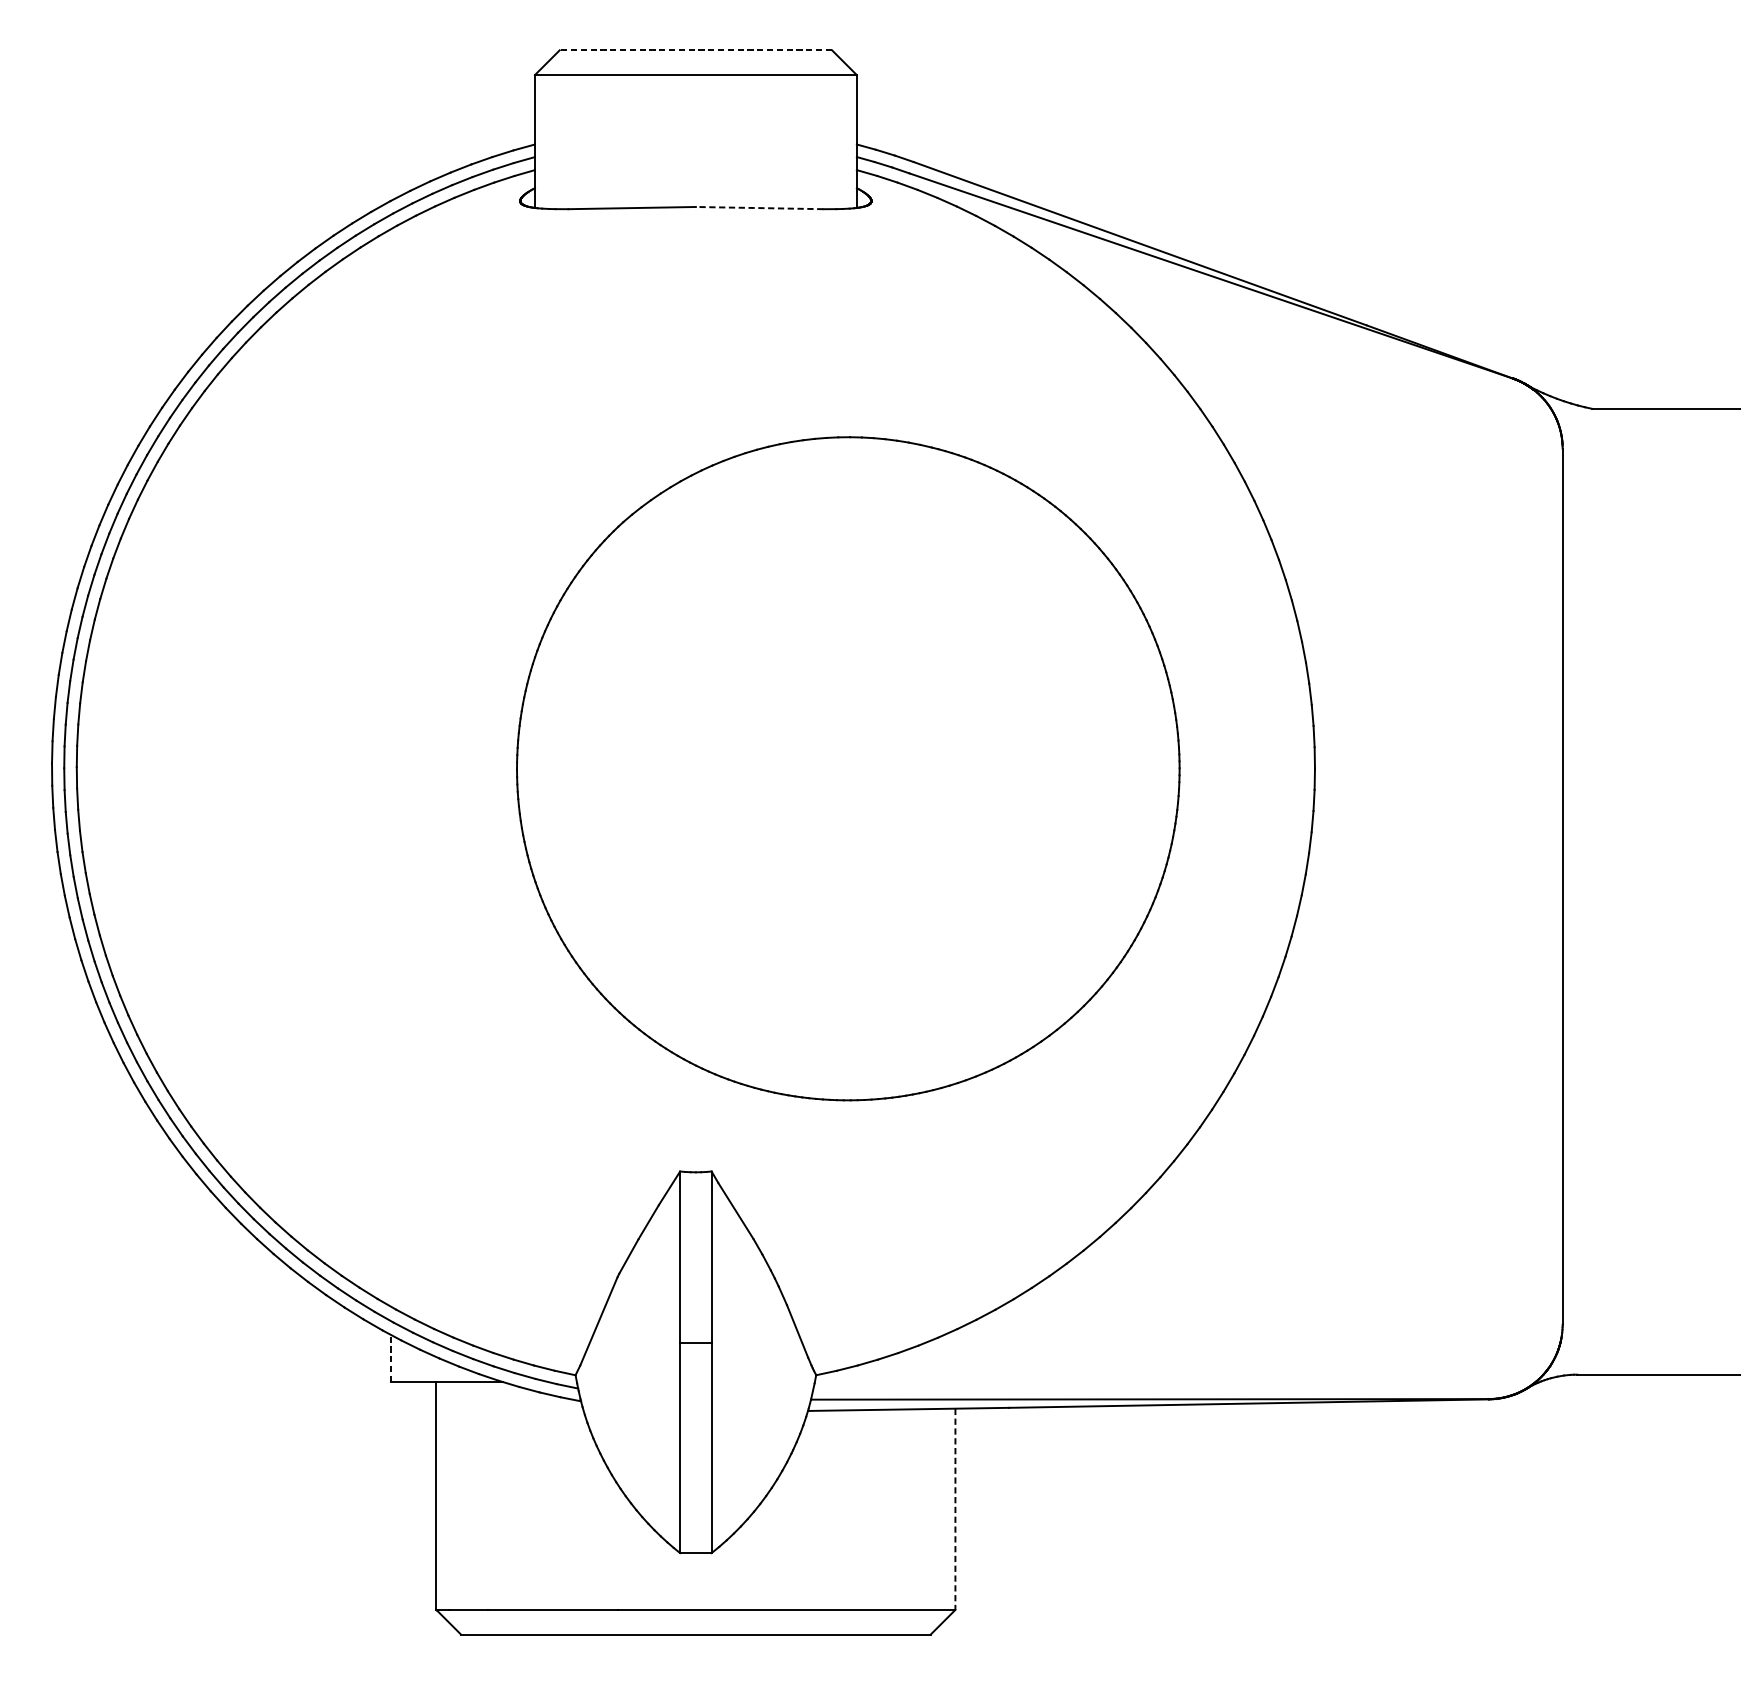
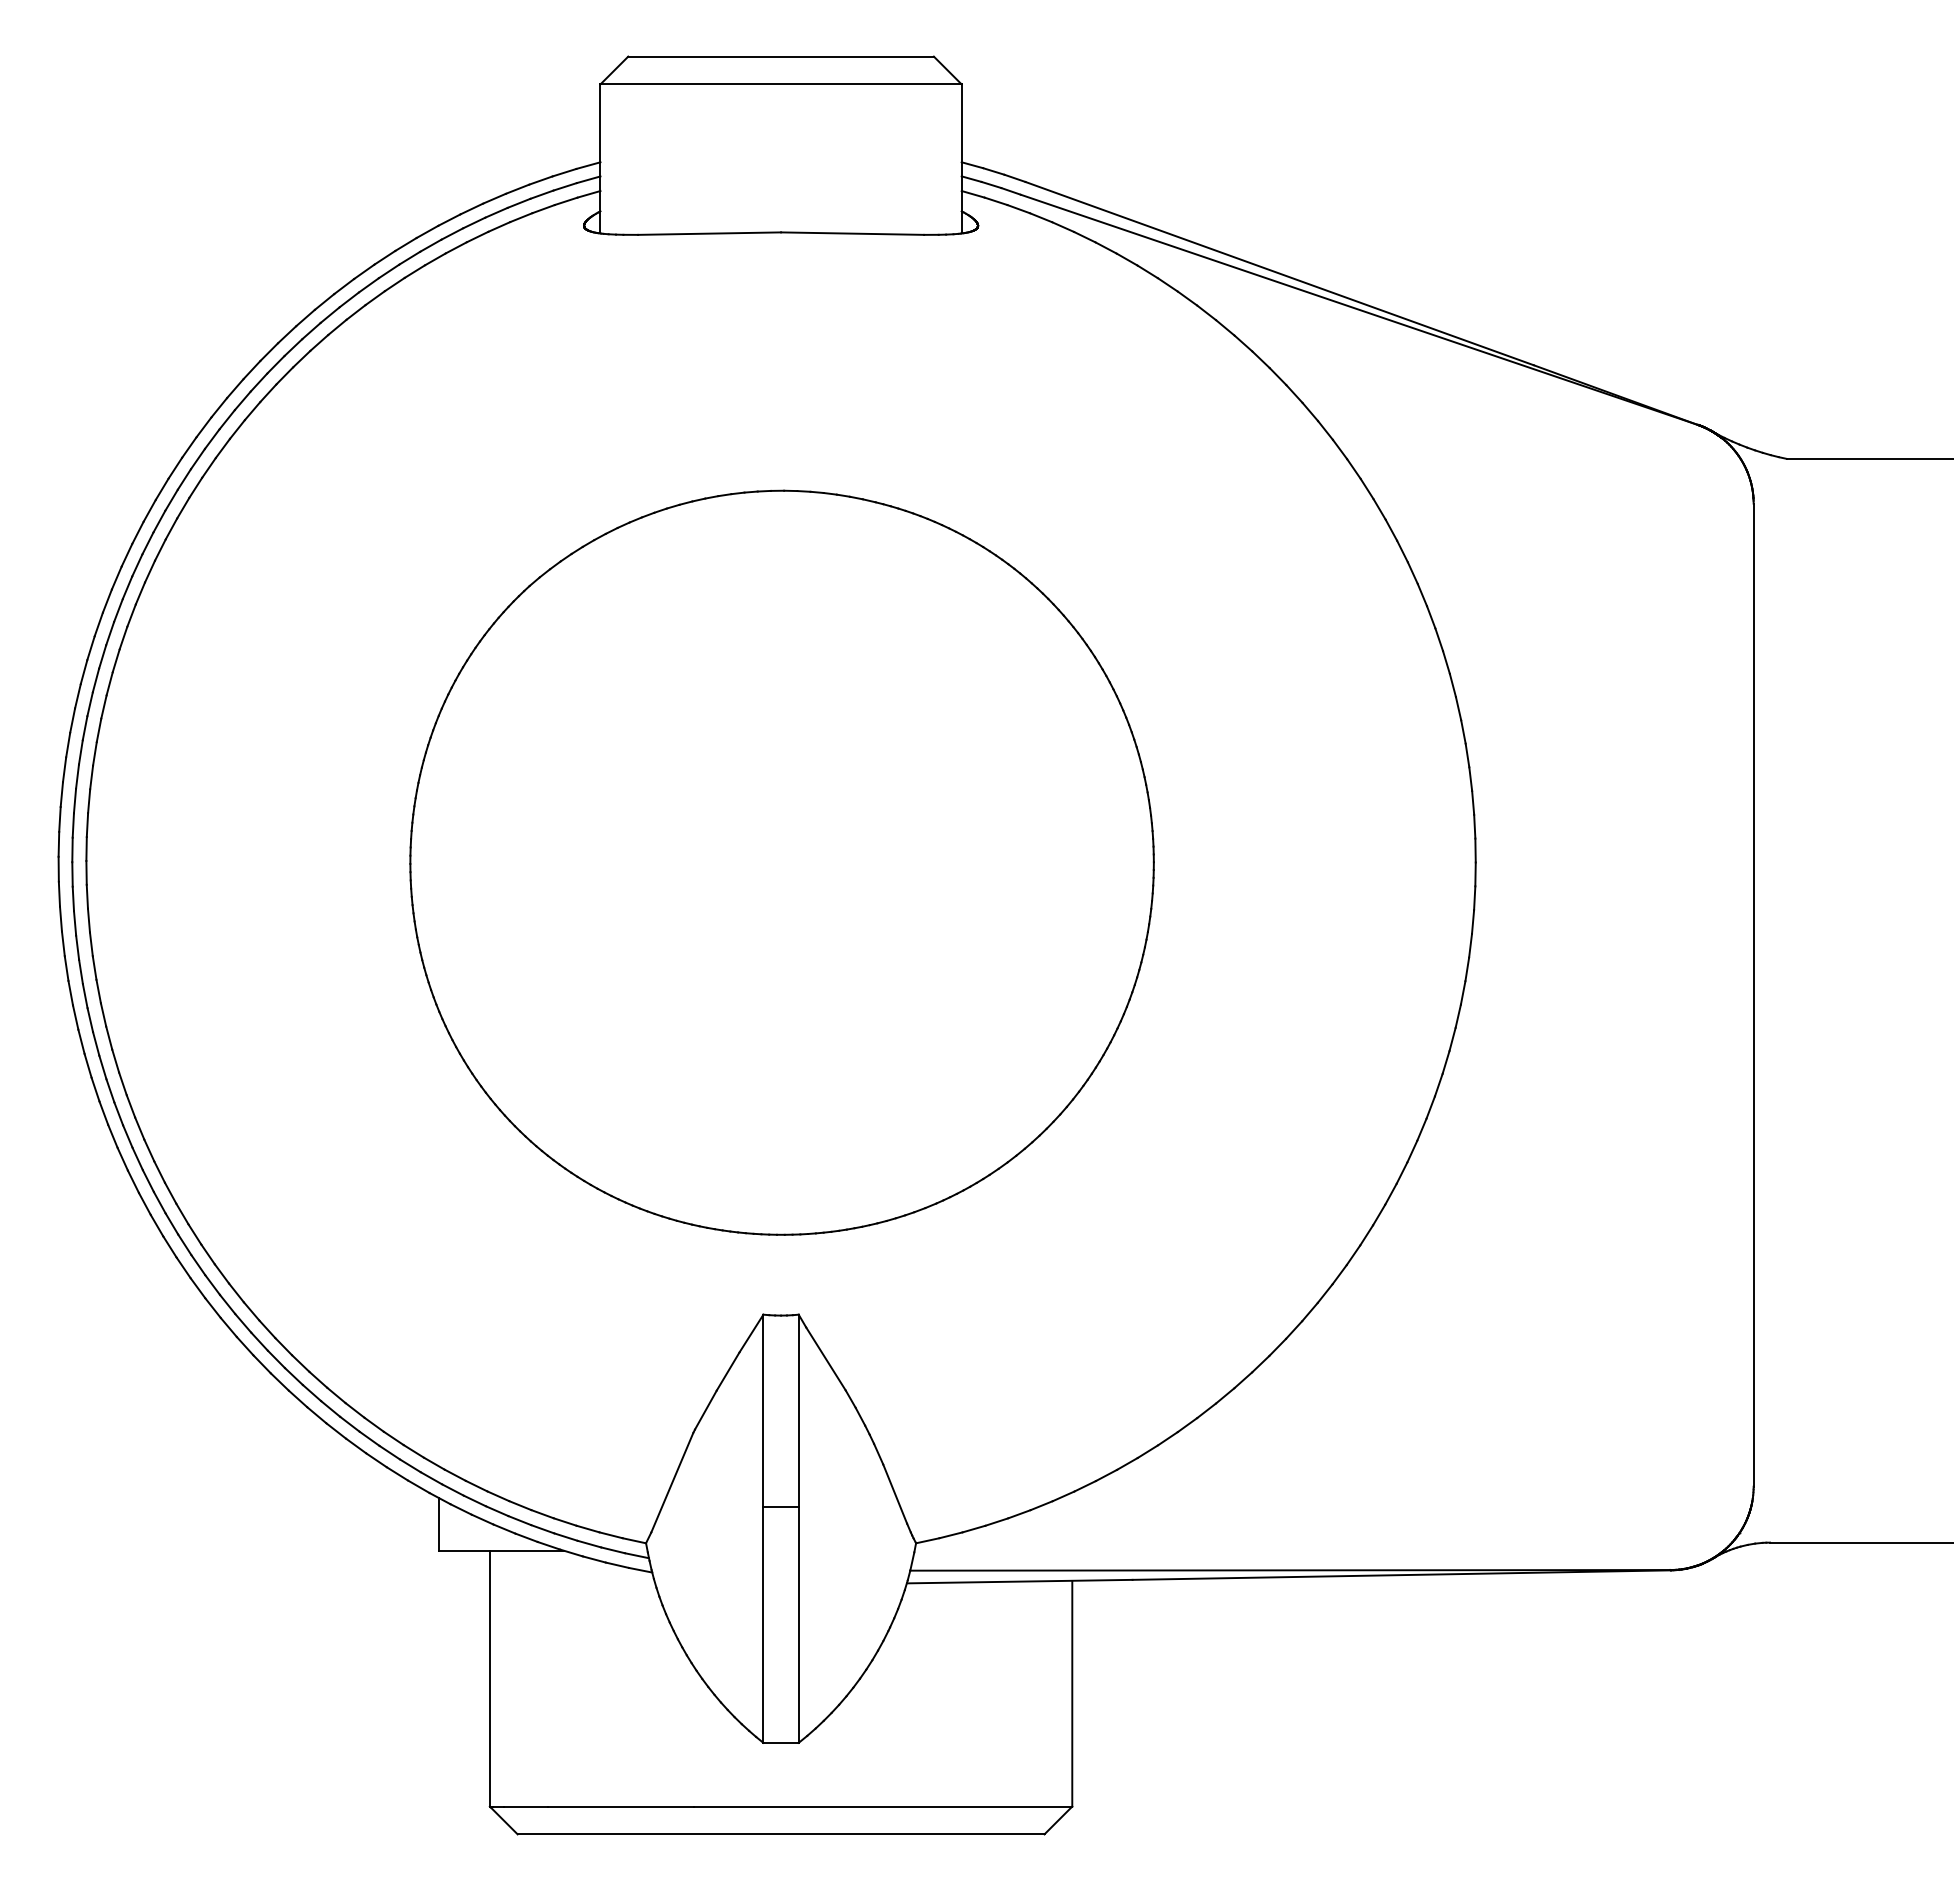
line: (696, 50) -> (781, 56), dashed -> solid
line: (759, 207) -> (852, 233), dashed -> solid
part: (847, 768) -> (781, 862), moved
line: (391, 1358) -> (439, 1524), dashed -> solid
line: (955, 1509) -> (1072, 1693), dashed -> solid

